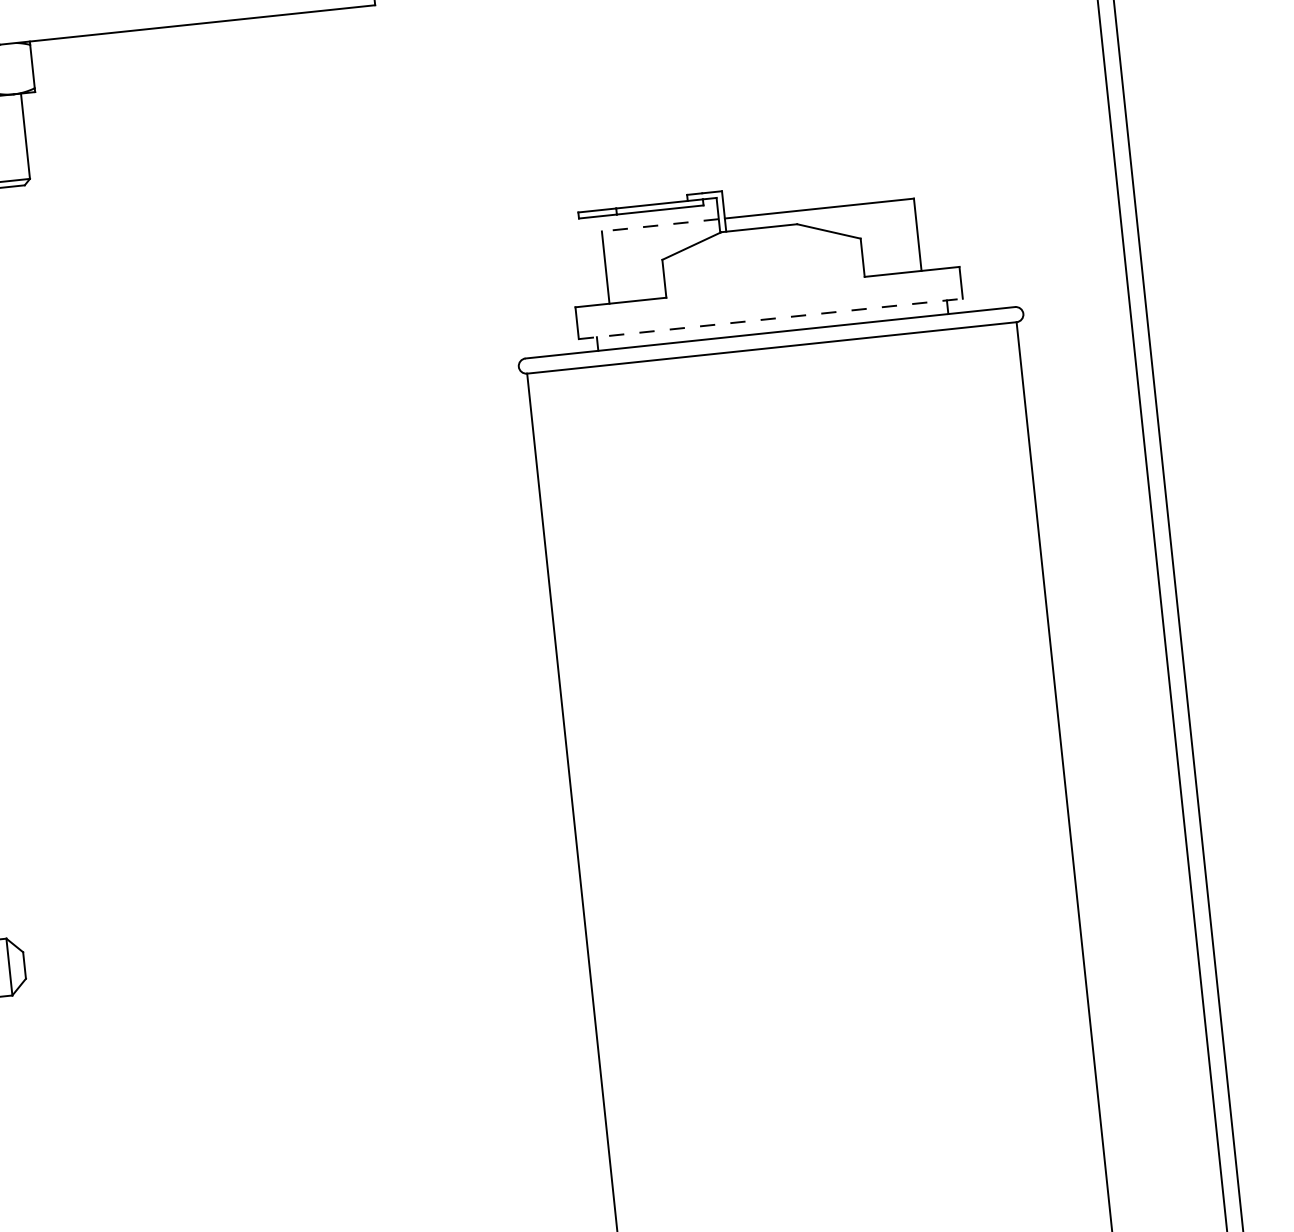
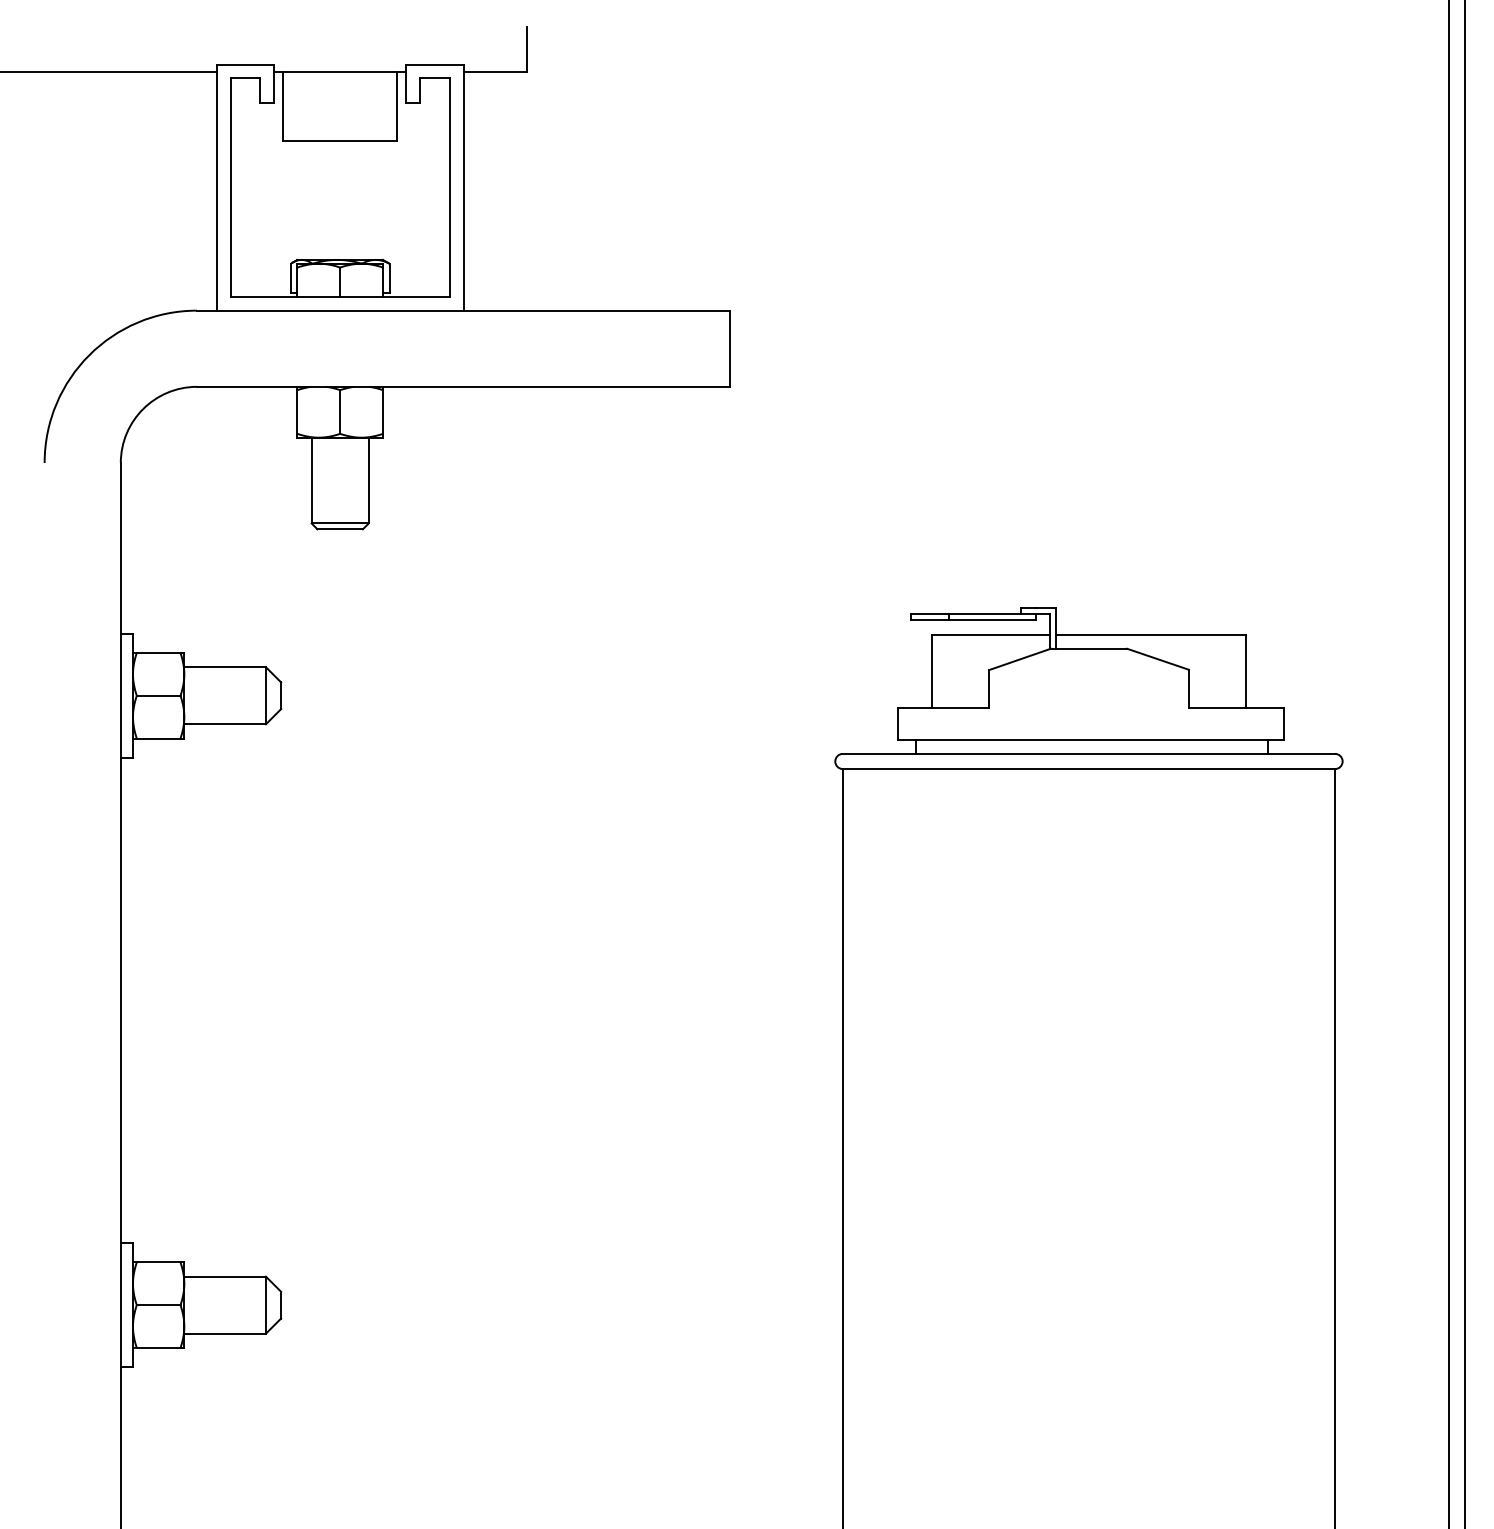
line: (660, 225) -> (990, 635), dashed -> solid
line: (771, 319) -> (1091, 740), dashed -> solid

